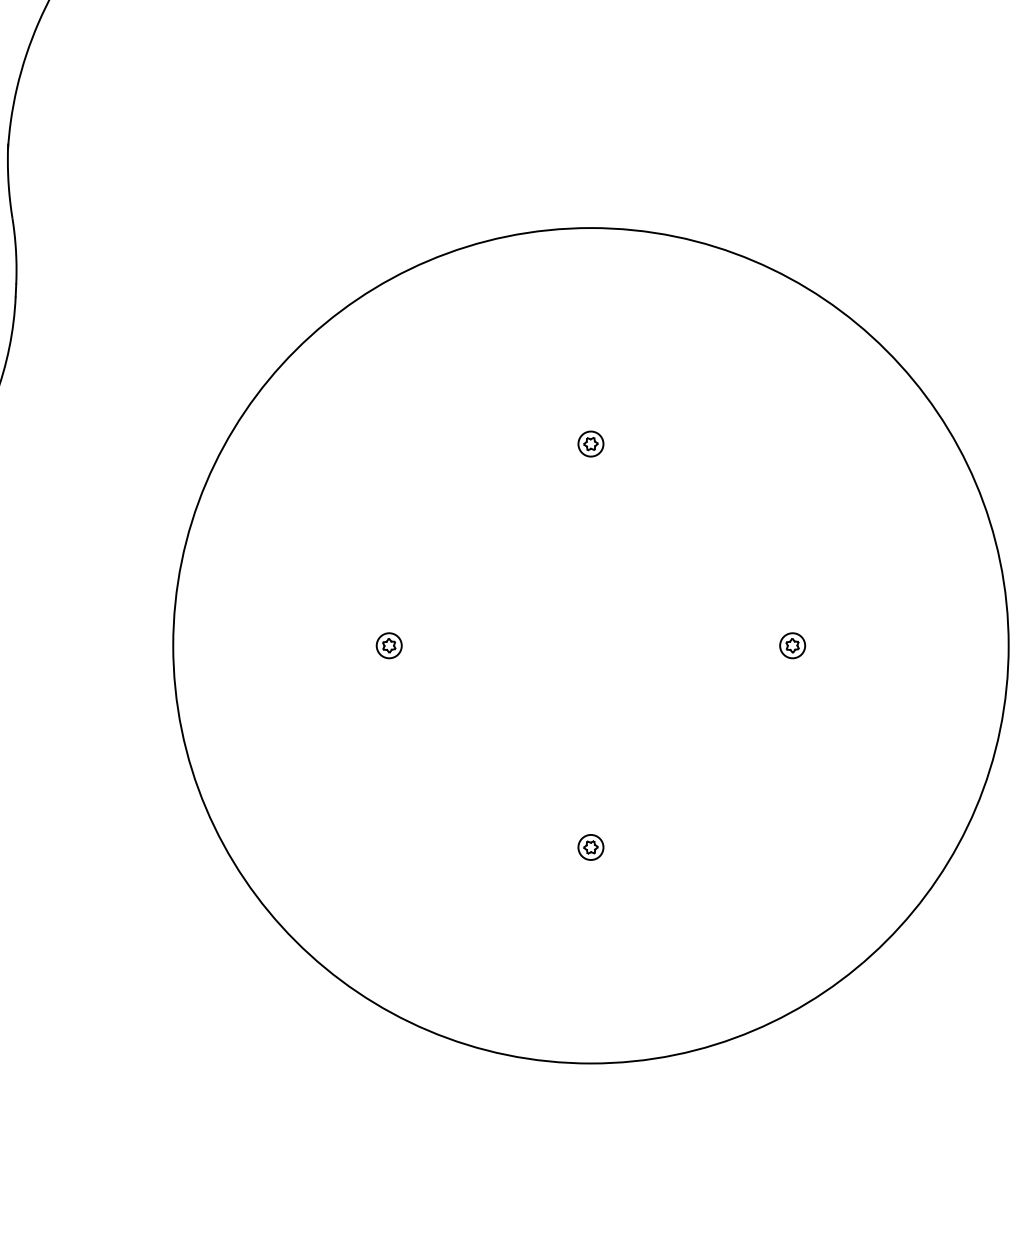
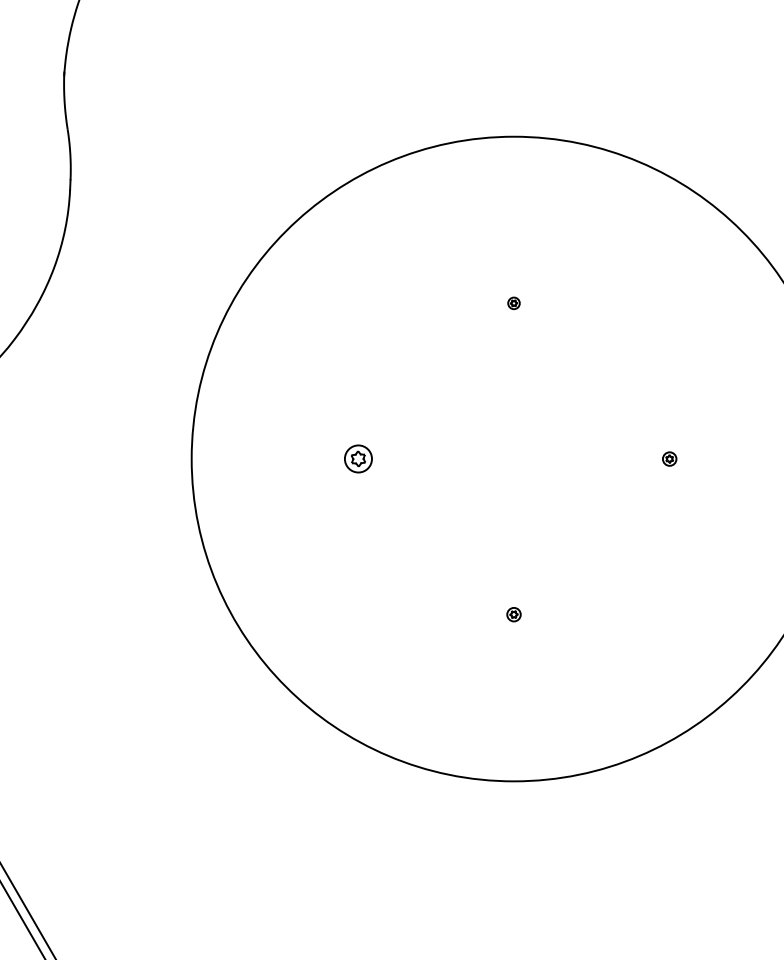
part: (590, 443) -> (513, 302), size x0.6
part: (388, 645) -> (357, 458), size x1.4
part: (792, 645) -> (669, 458), size x0.7
part: (590, 847) -> (513, 614), size x0.7

